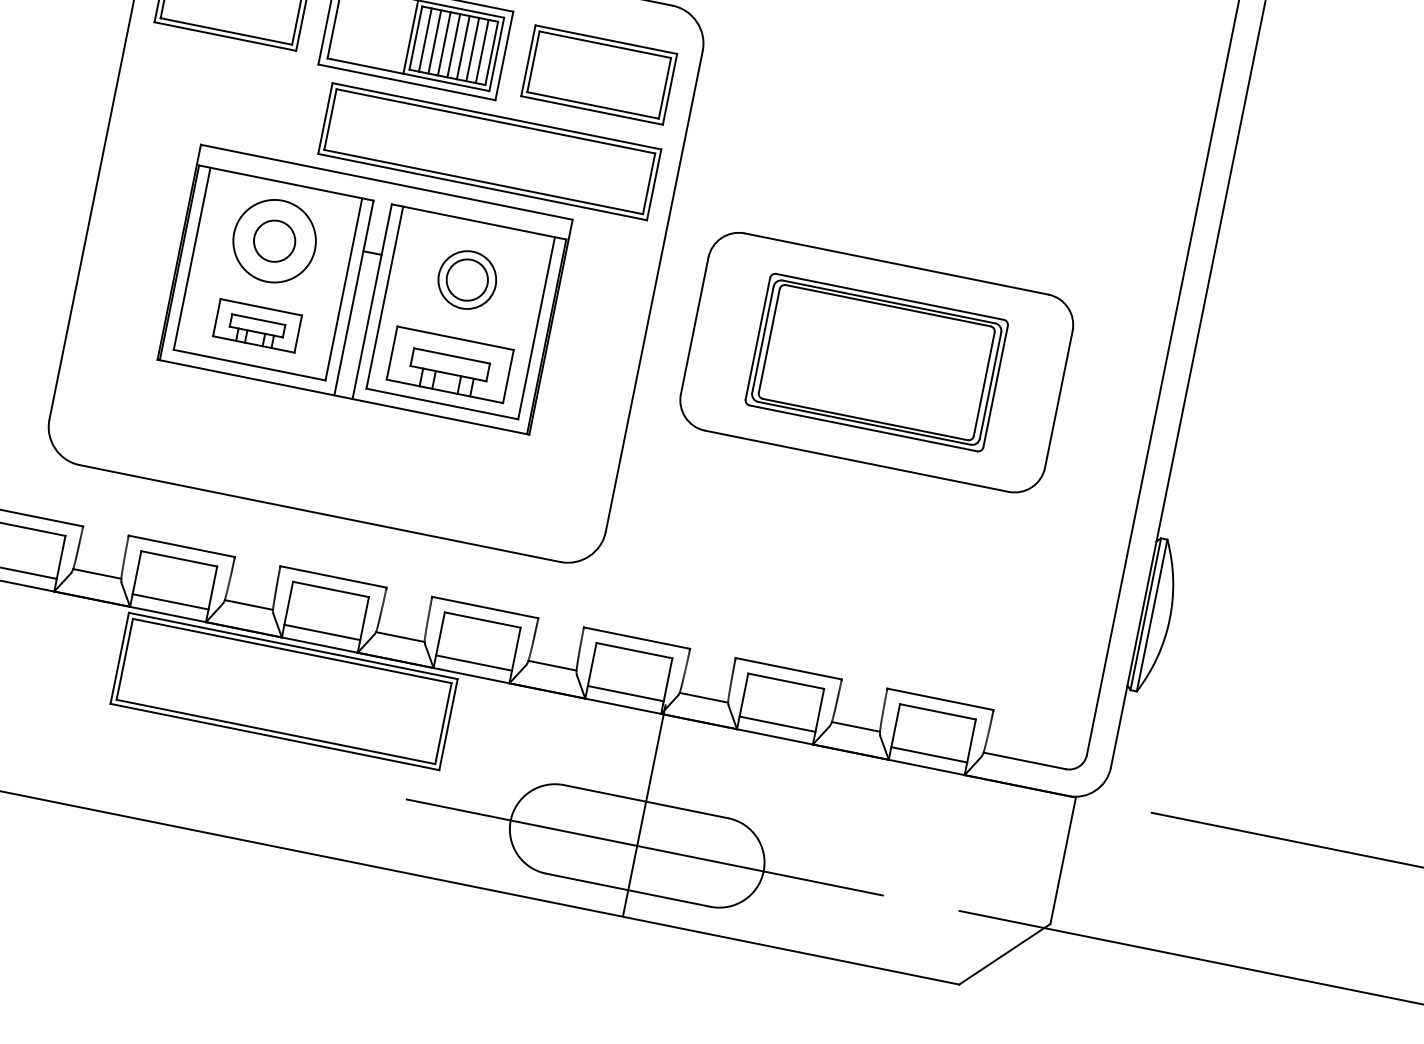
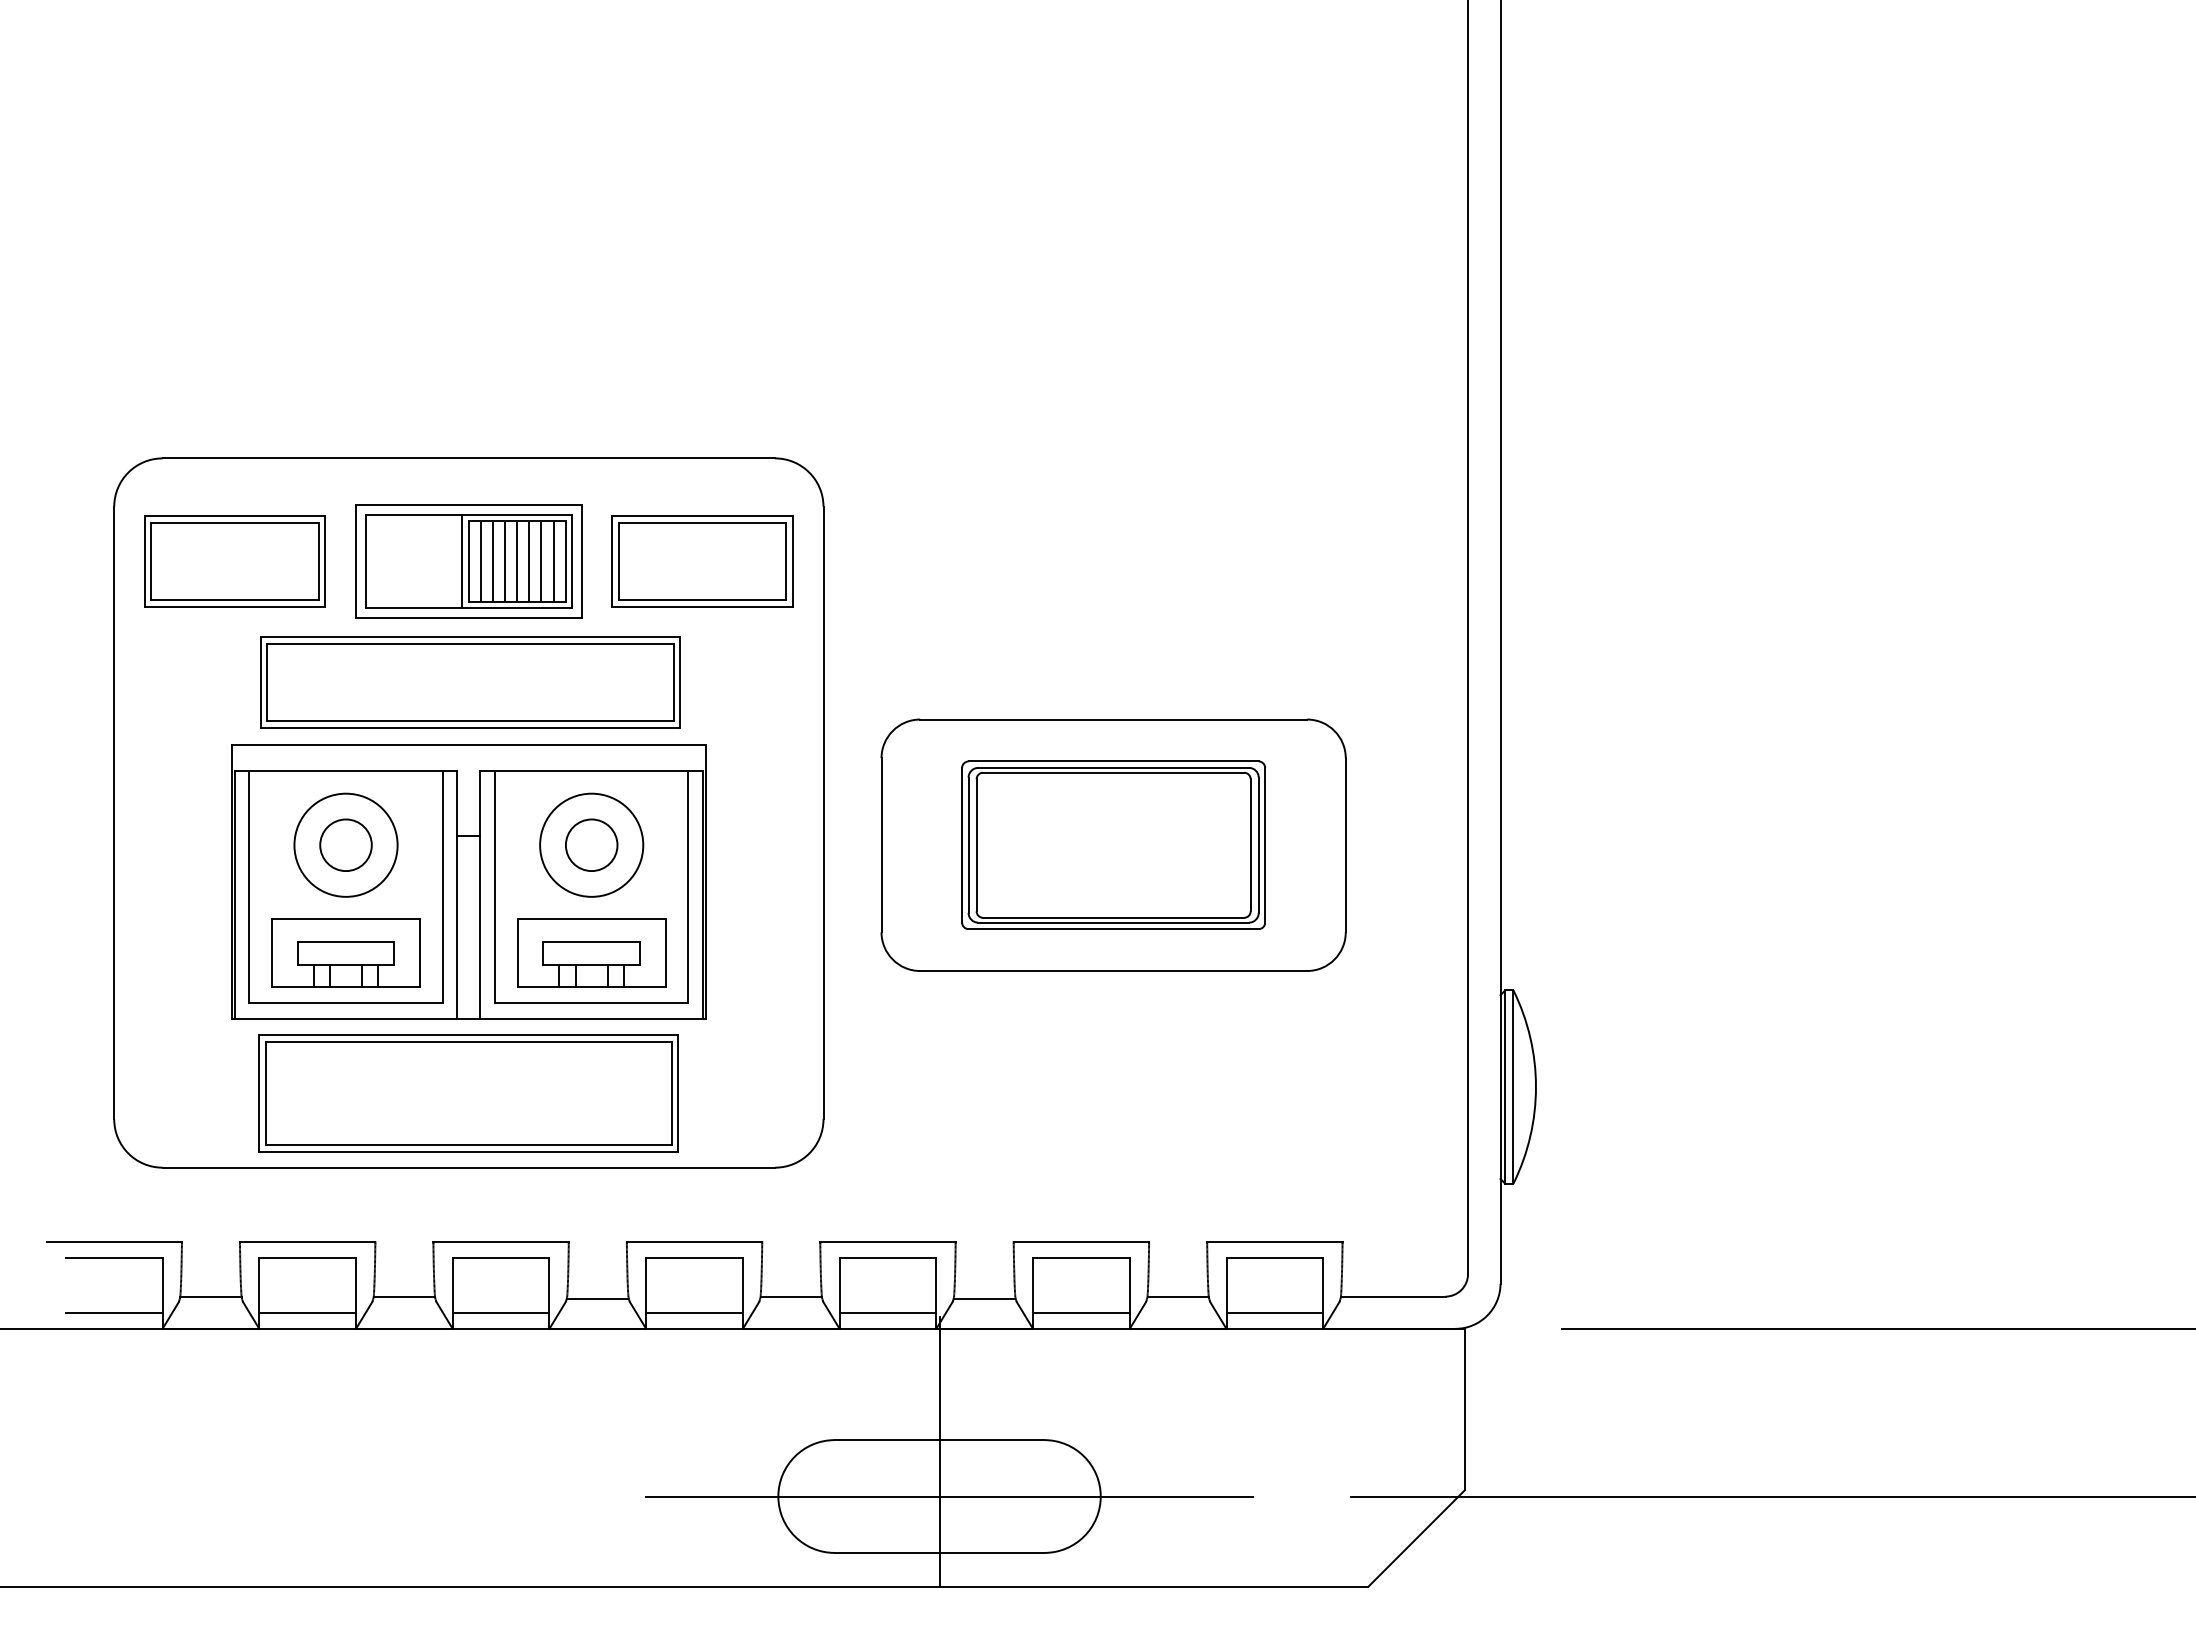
part: (489, 151) -> (470, 682), moved
circle: (467, 279) -> (591, 844), size x1.43
part: (257, 325) -> (345, 952), size x1.43
part: (283, 691) -> (468, 1093), moved

